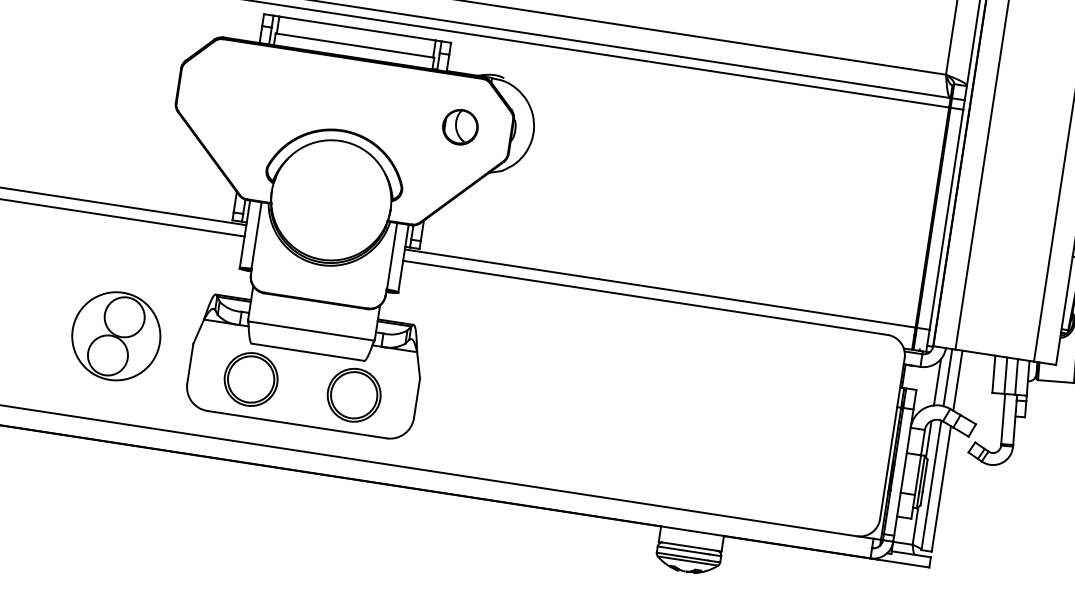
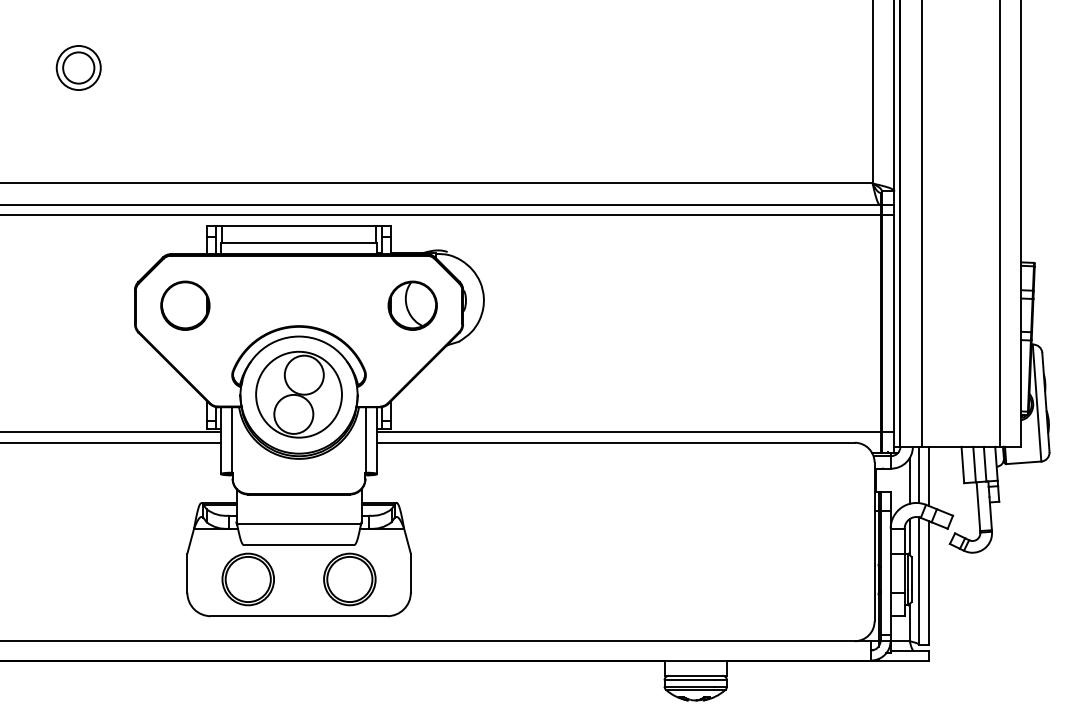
part: (229, 91) -> (185, 305), added
part: (460, 127) -> (412, 305), size x1.43
part: (115, 335) -> (298, 394), moved

